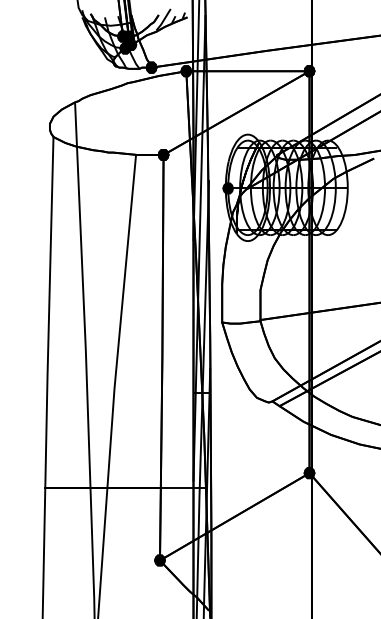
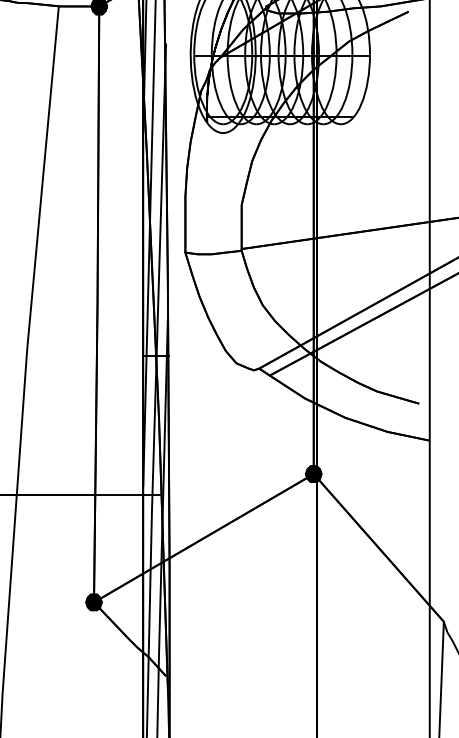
fill: (228, 188) -> (194, 55), removed

